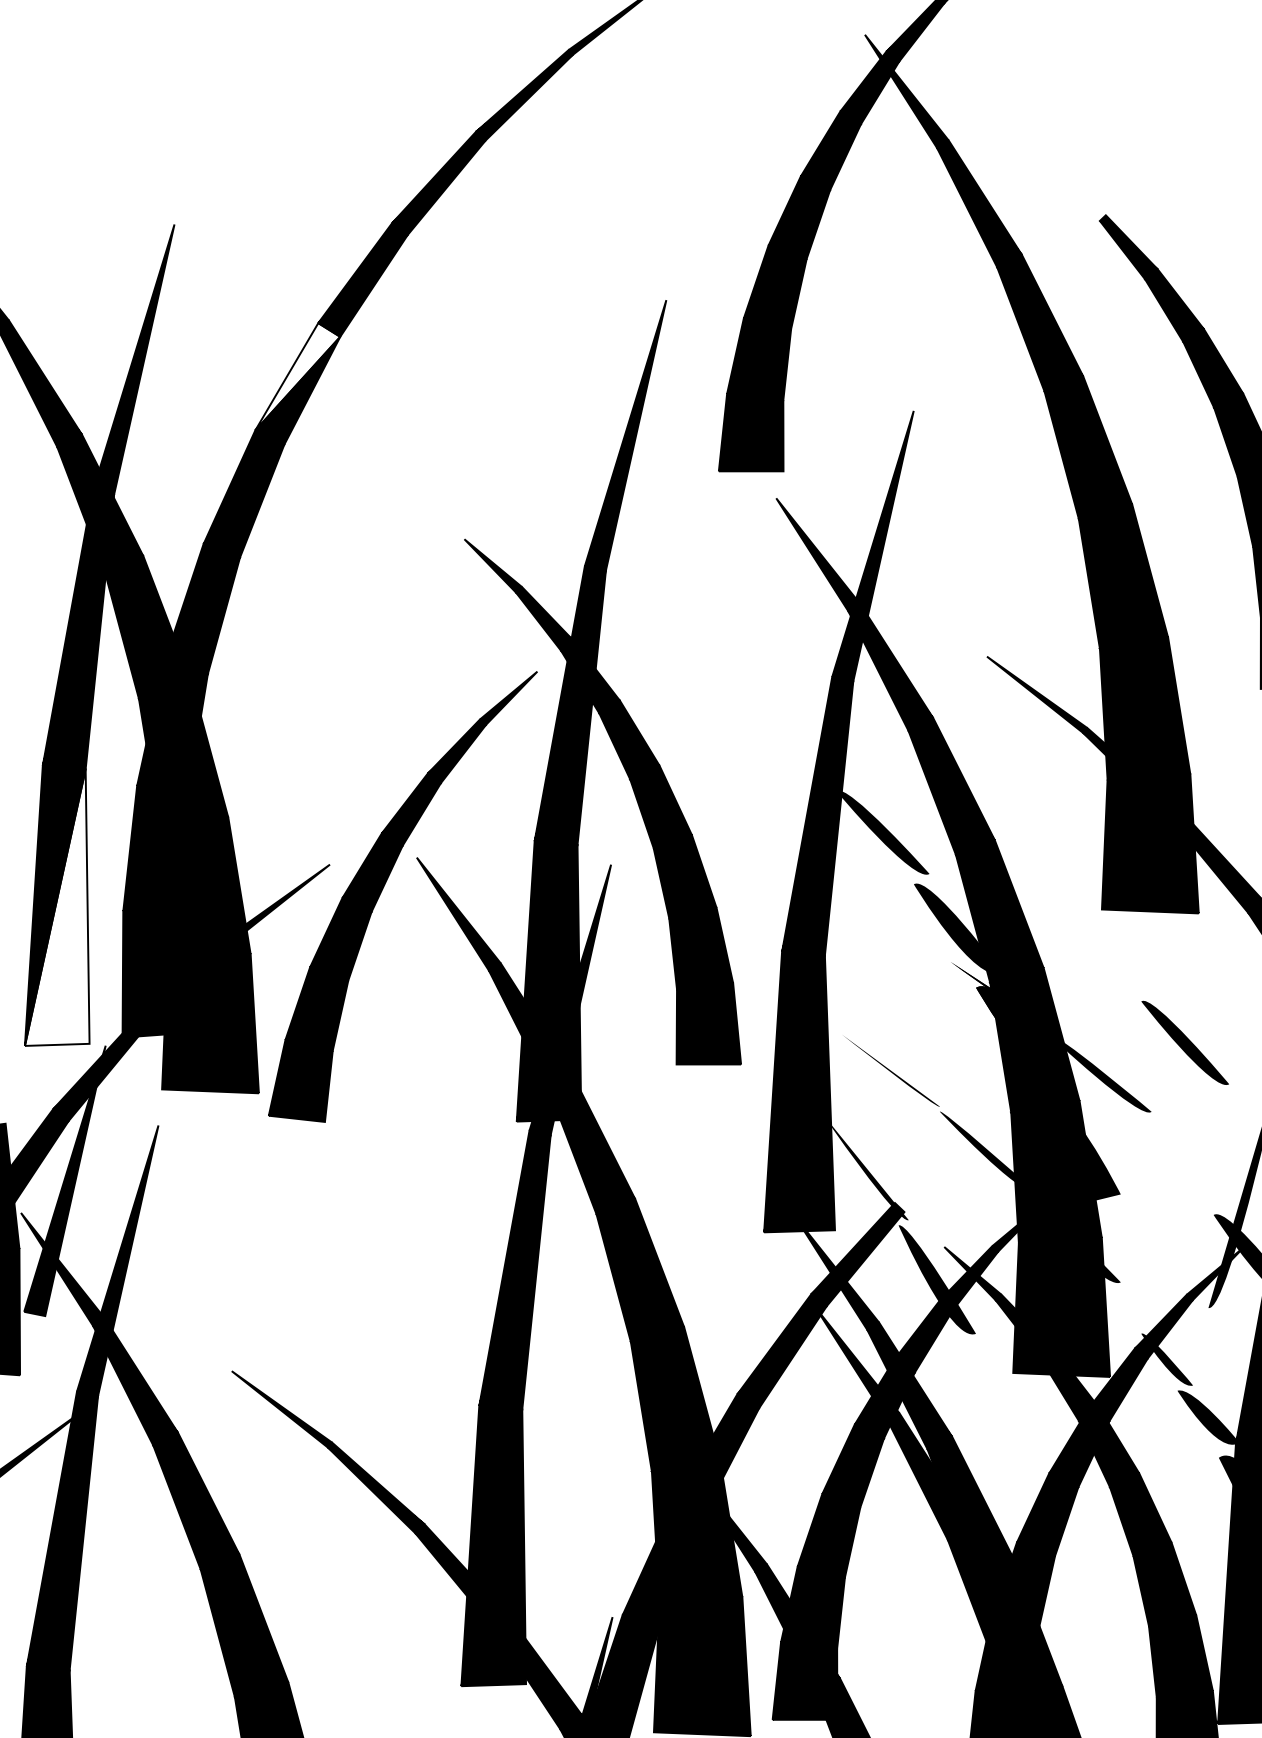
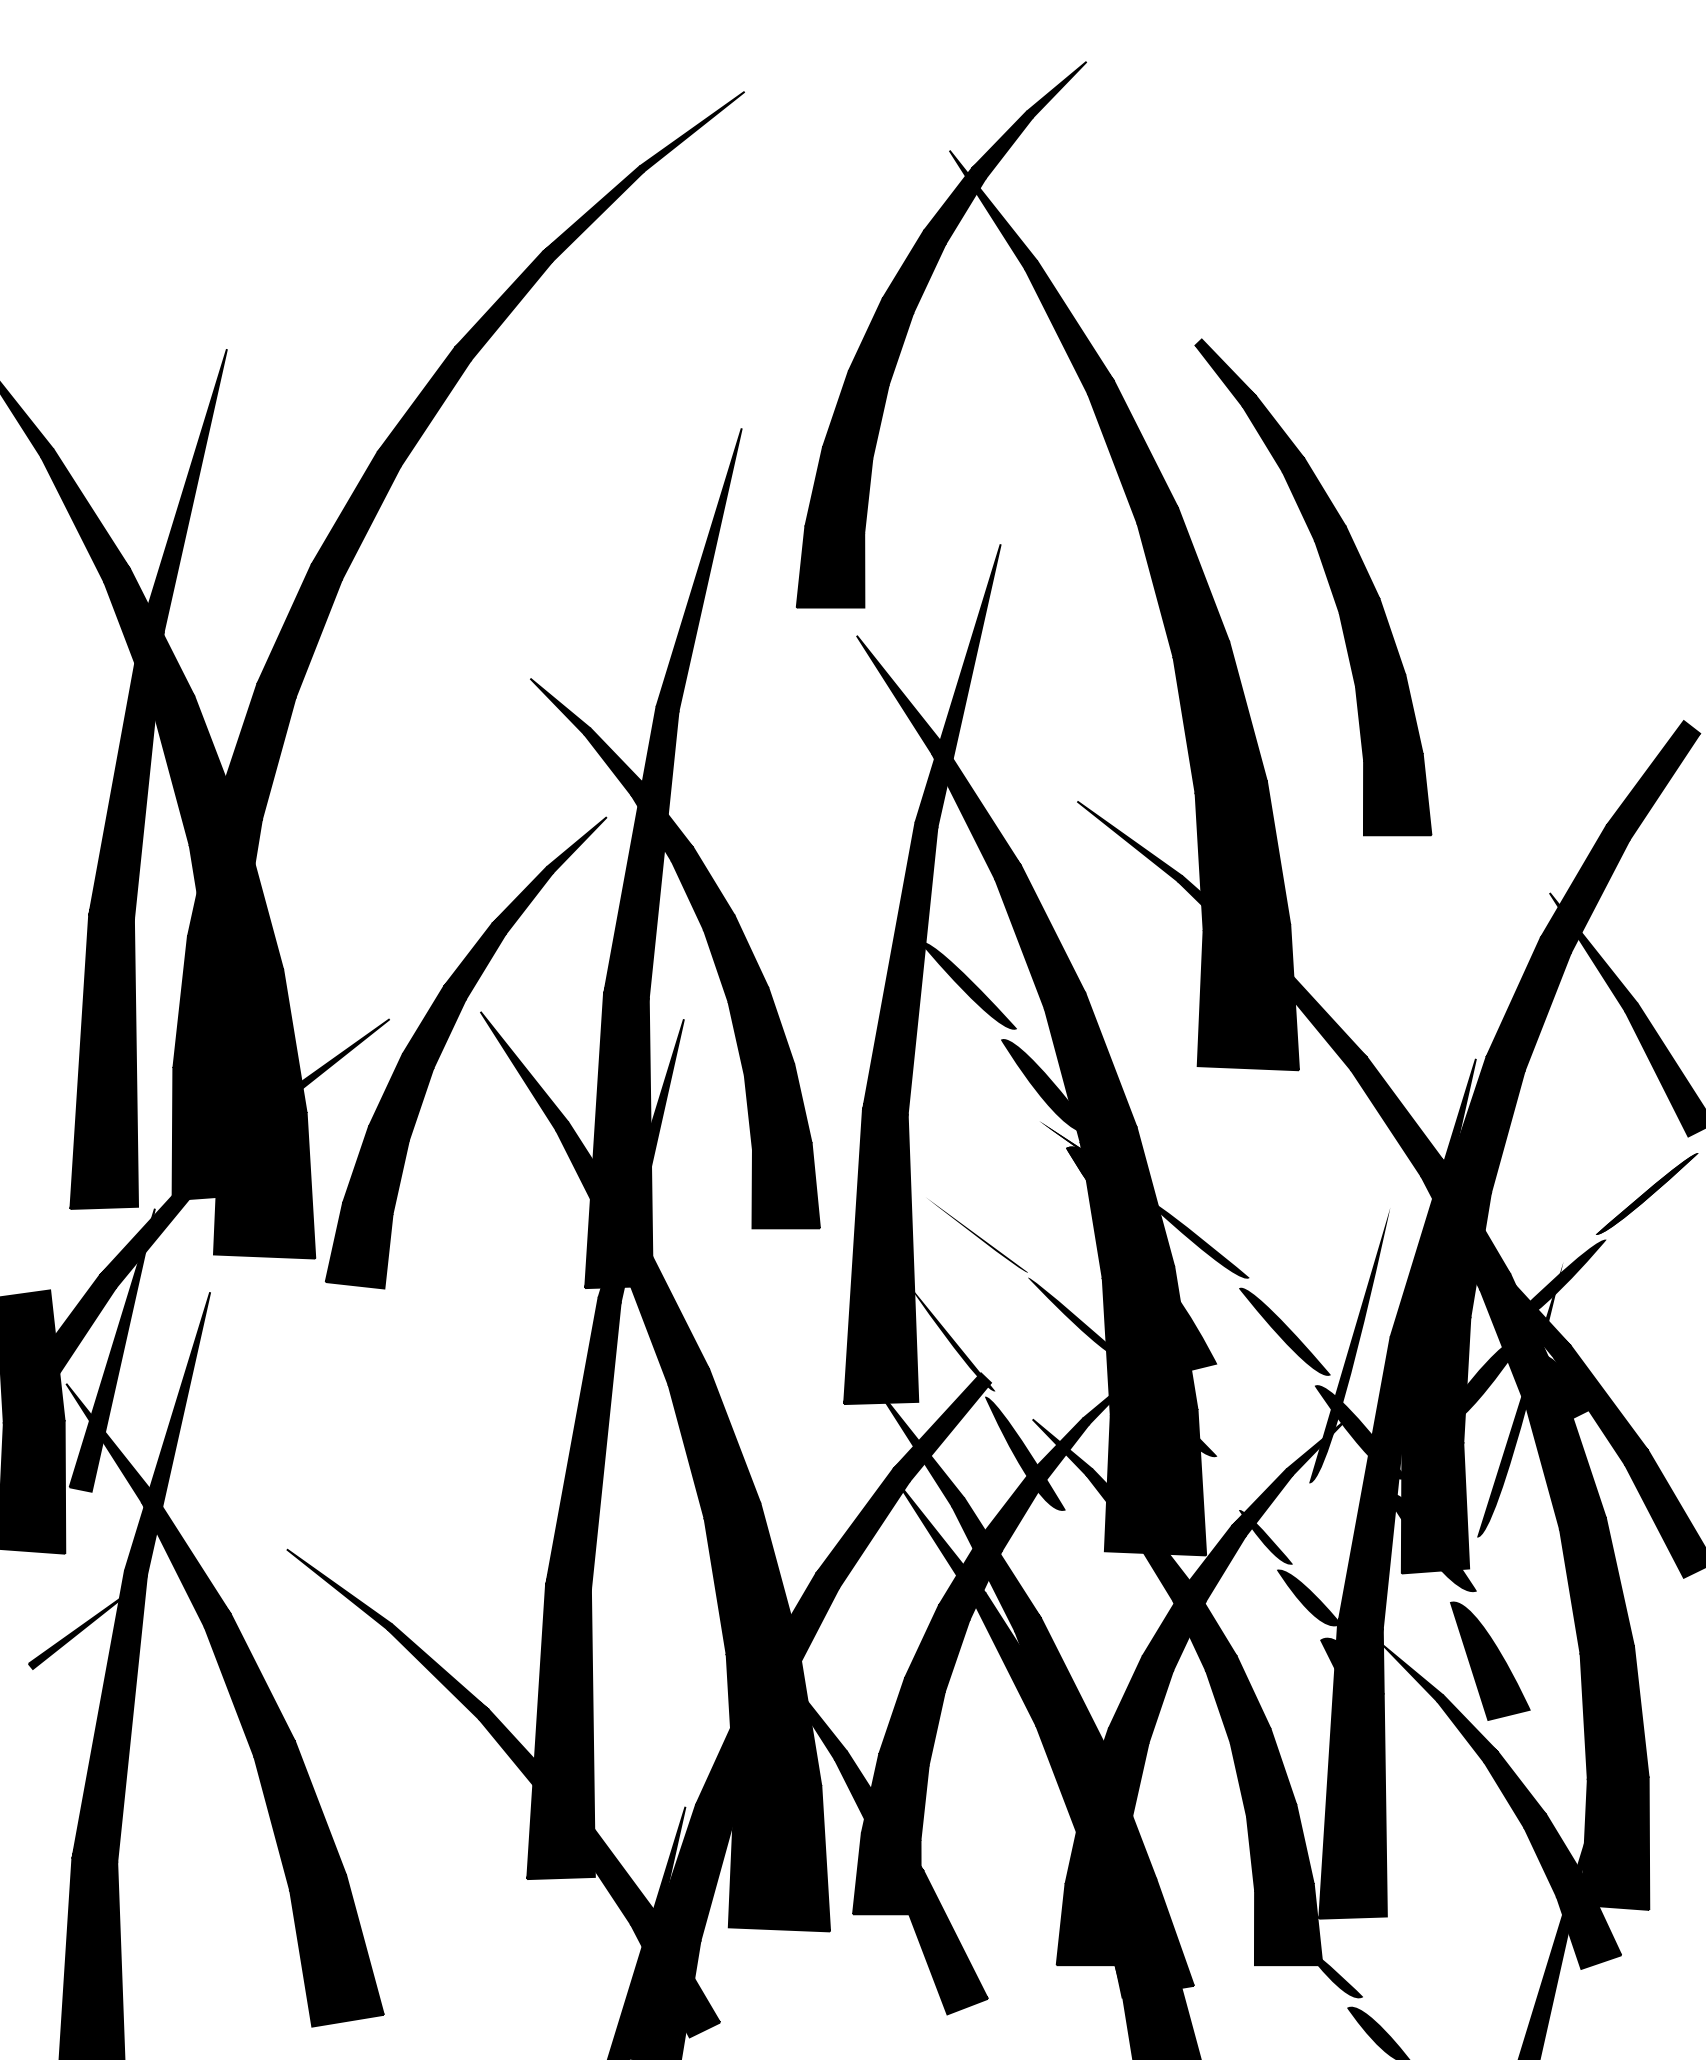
fill: (297, 376) -> (355, 508), added
fill: (57, 906) -> (104, 1063), added
part: (1184, 1042) -> (1284, 1331), moved

